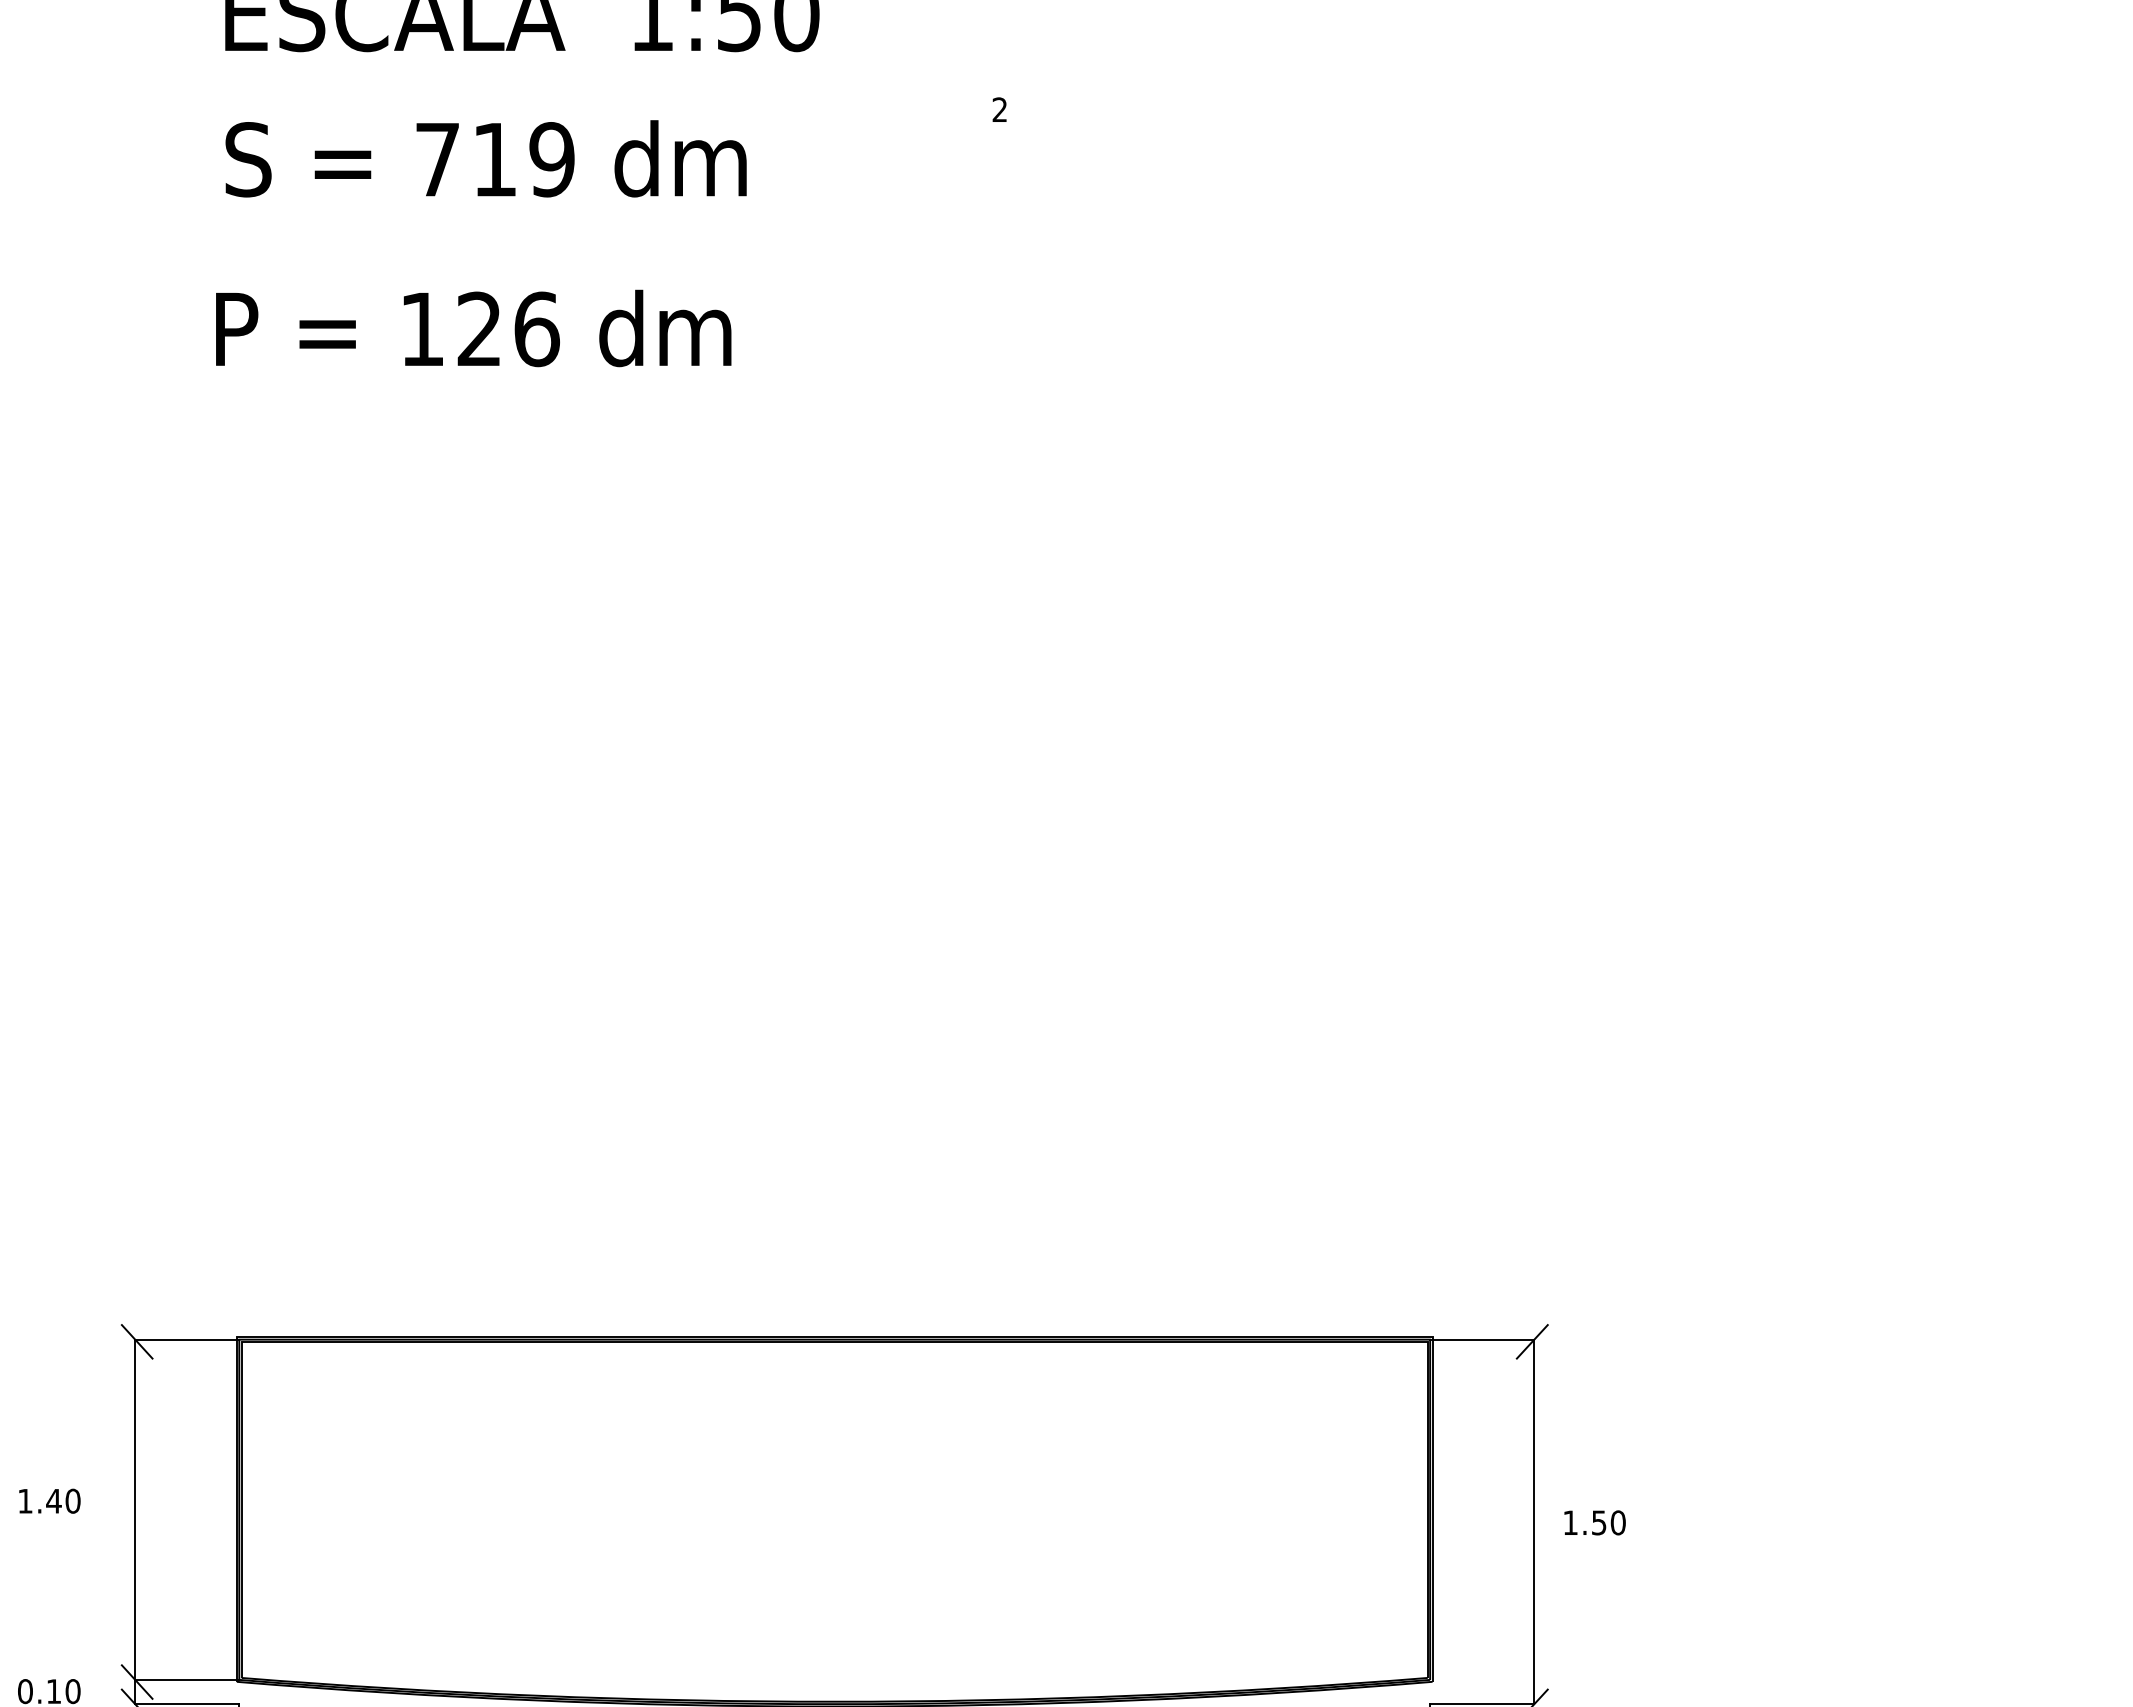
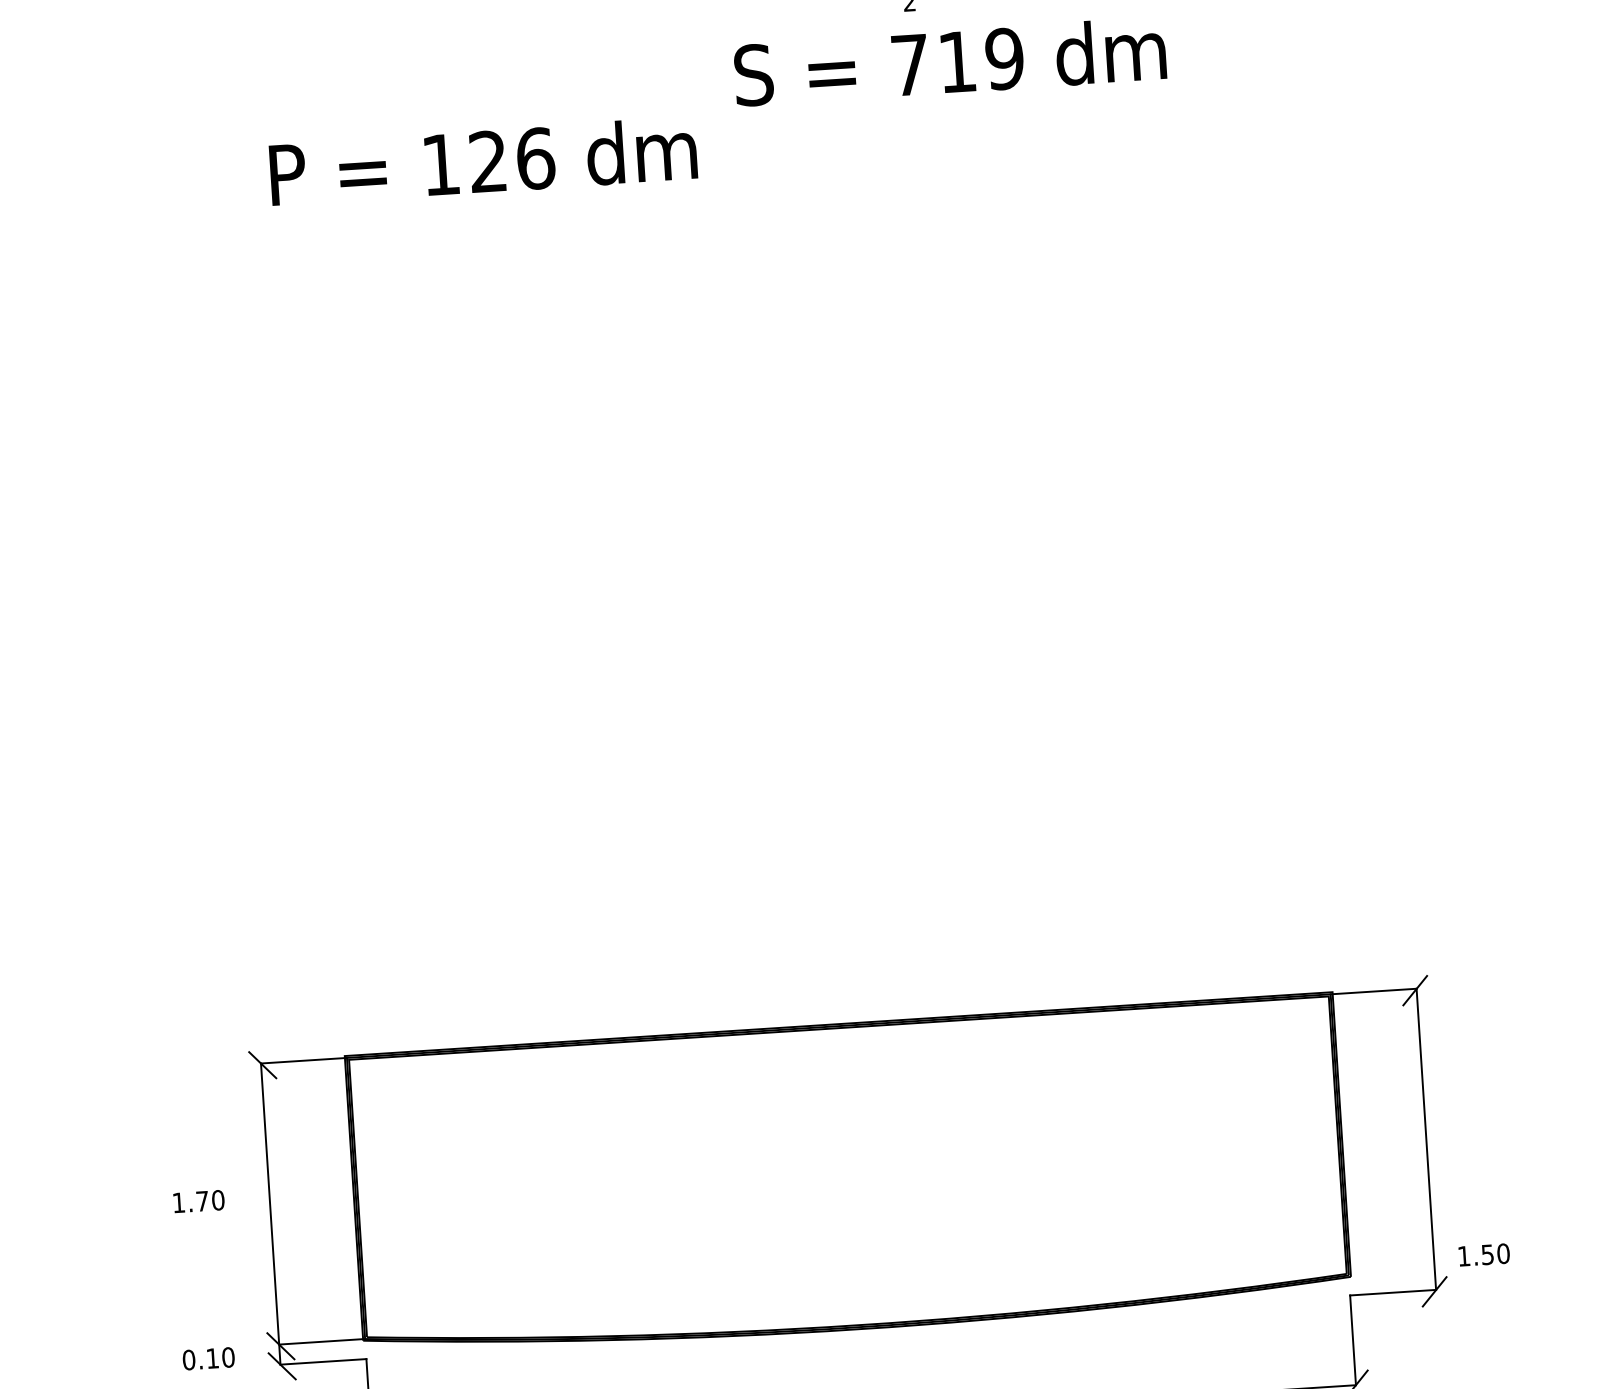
text: (485, 158) -> (949, 61), moved
text: (473, 328) -> (483, 161), moved
text: (53, 1501) -> (202, 1201), 1.40 -> 1.70
text: (1594, 1522) -> (1483, 1254), moved

